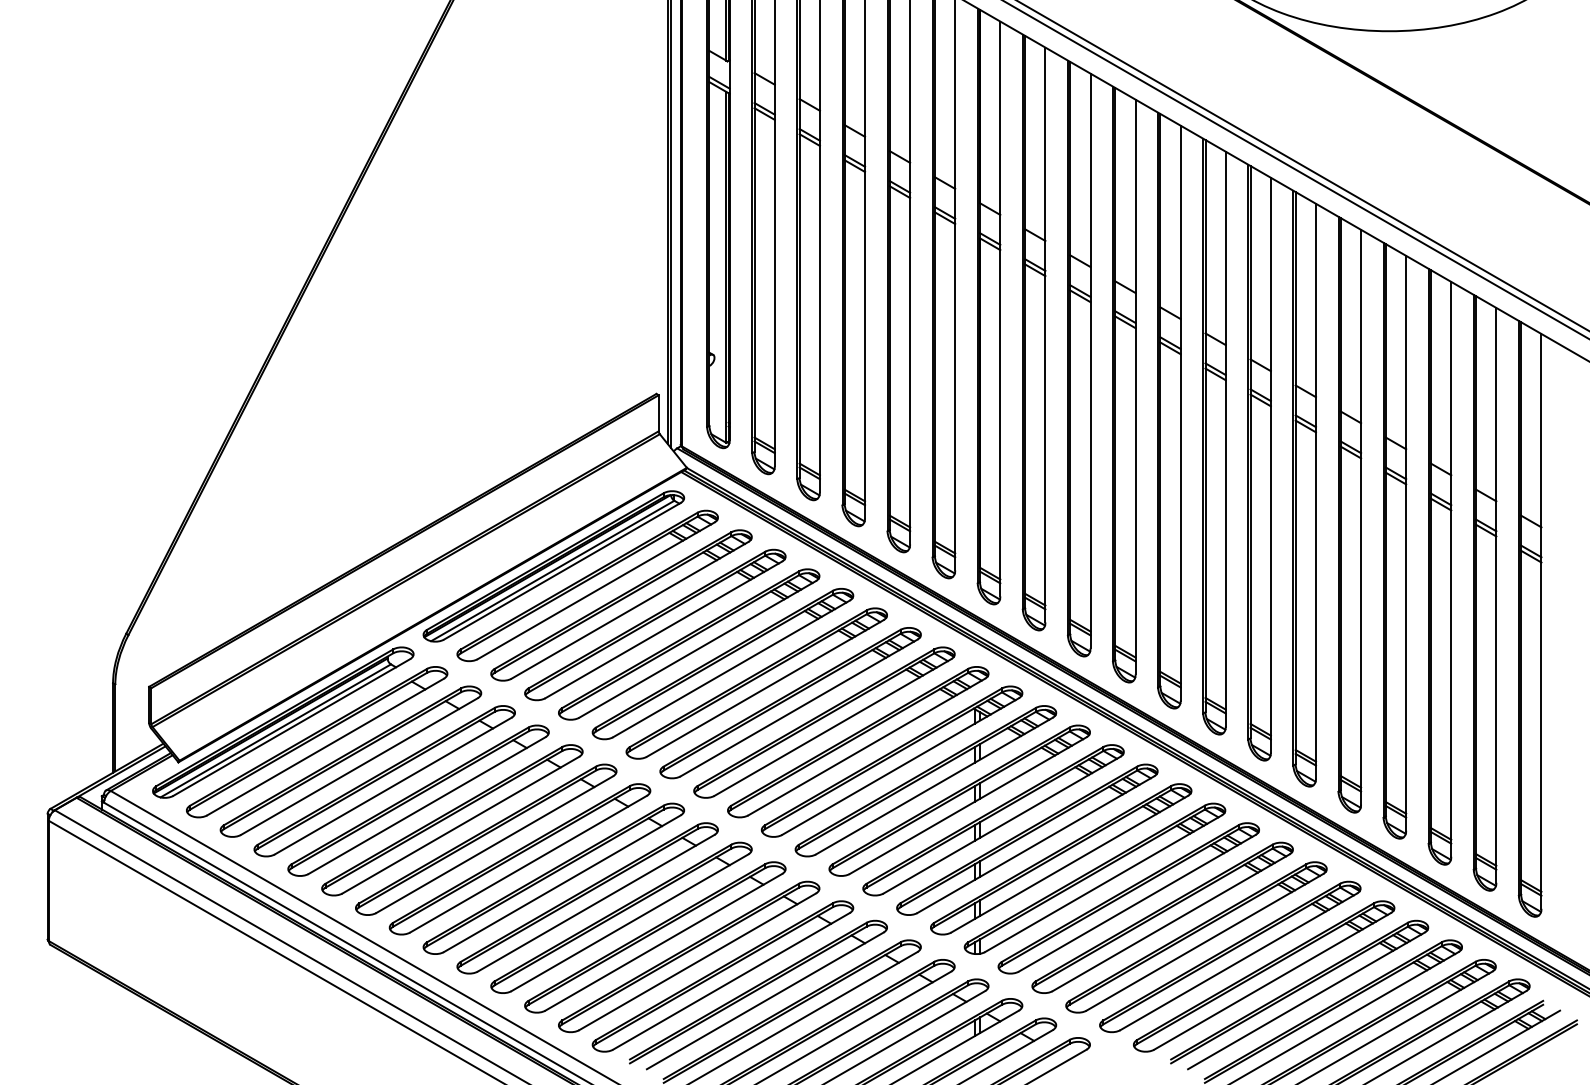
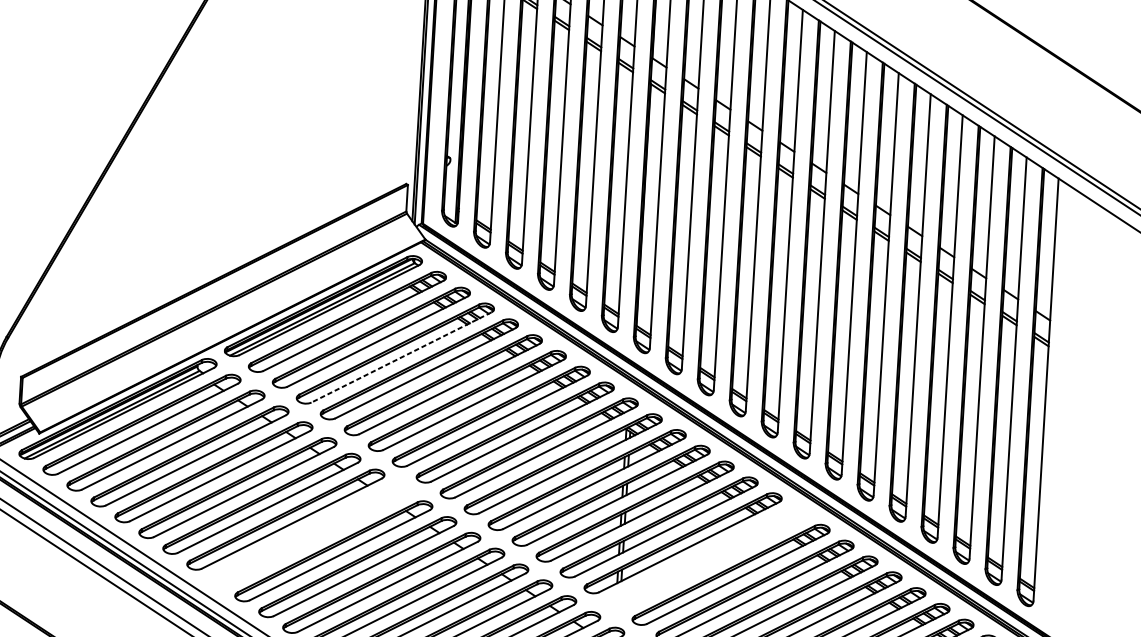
line: (663, 629) -> (401, 357), solid -> dashed
part: (553, 878) -> (309, 535), removed
part: (1094, 878) -> (706, 558), removed

